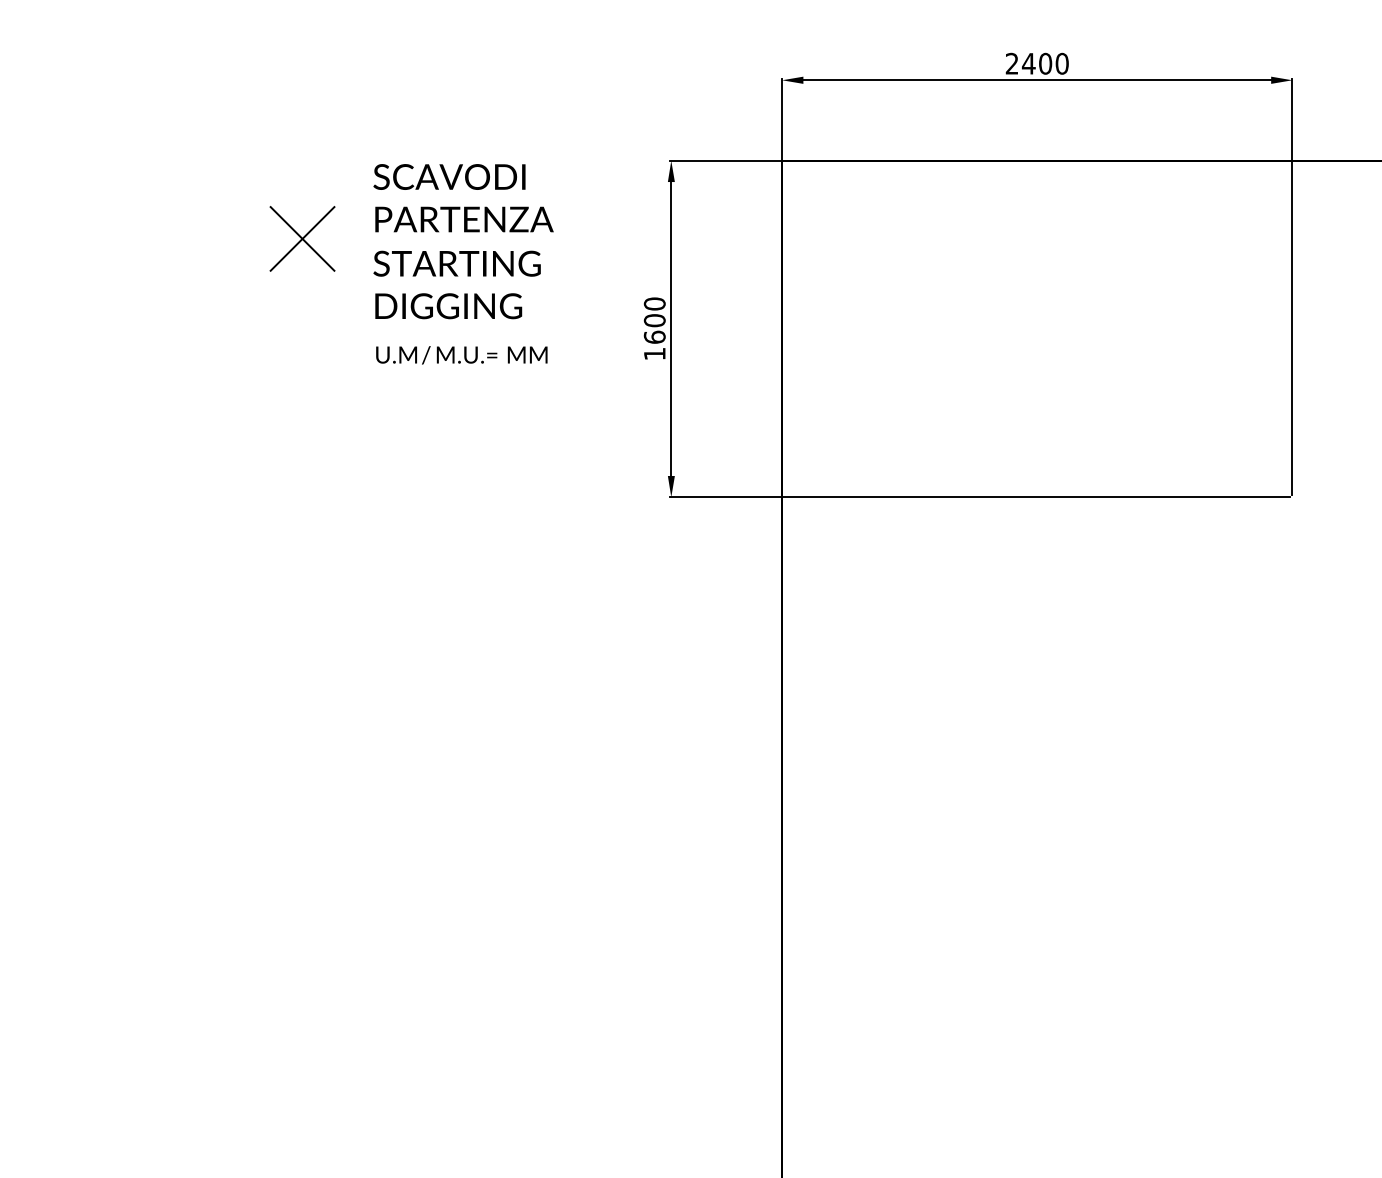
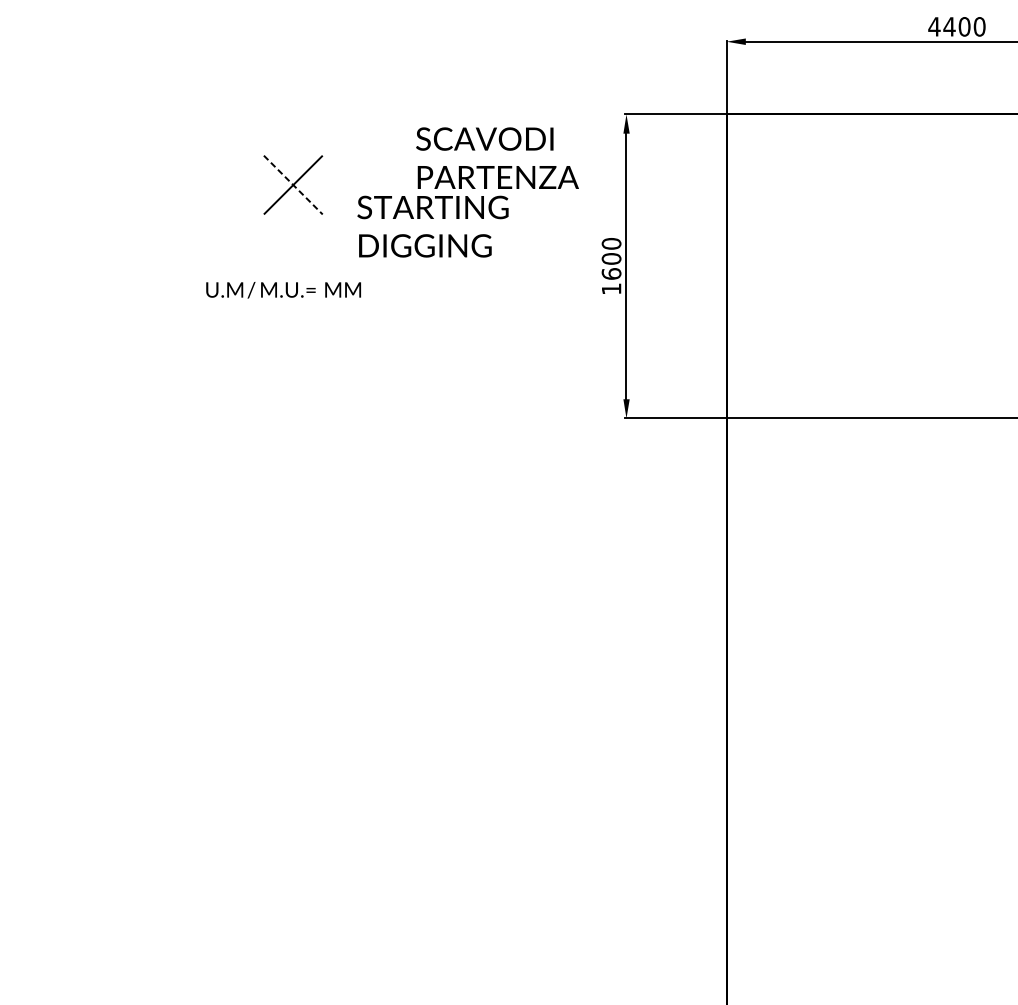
text: (1012, 63) -> (934, 26), 2400 -> 4400
text: (463, 198) -> (497, 158), moved
line: (302, 239) -> (293, 185), solid -> dashed
text: (461, 355) -> (283, 290), moved

